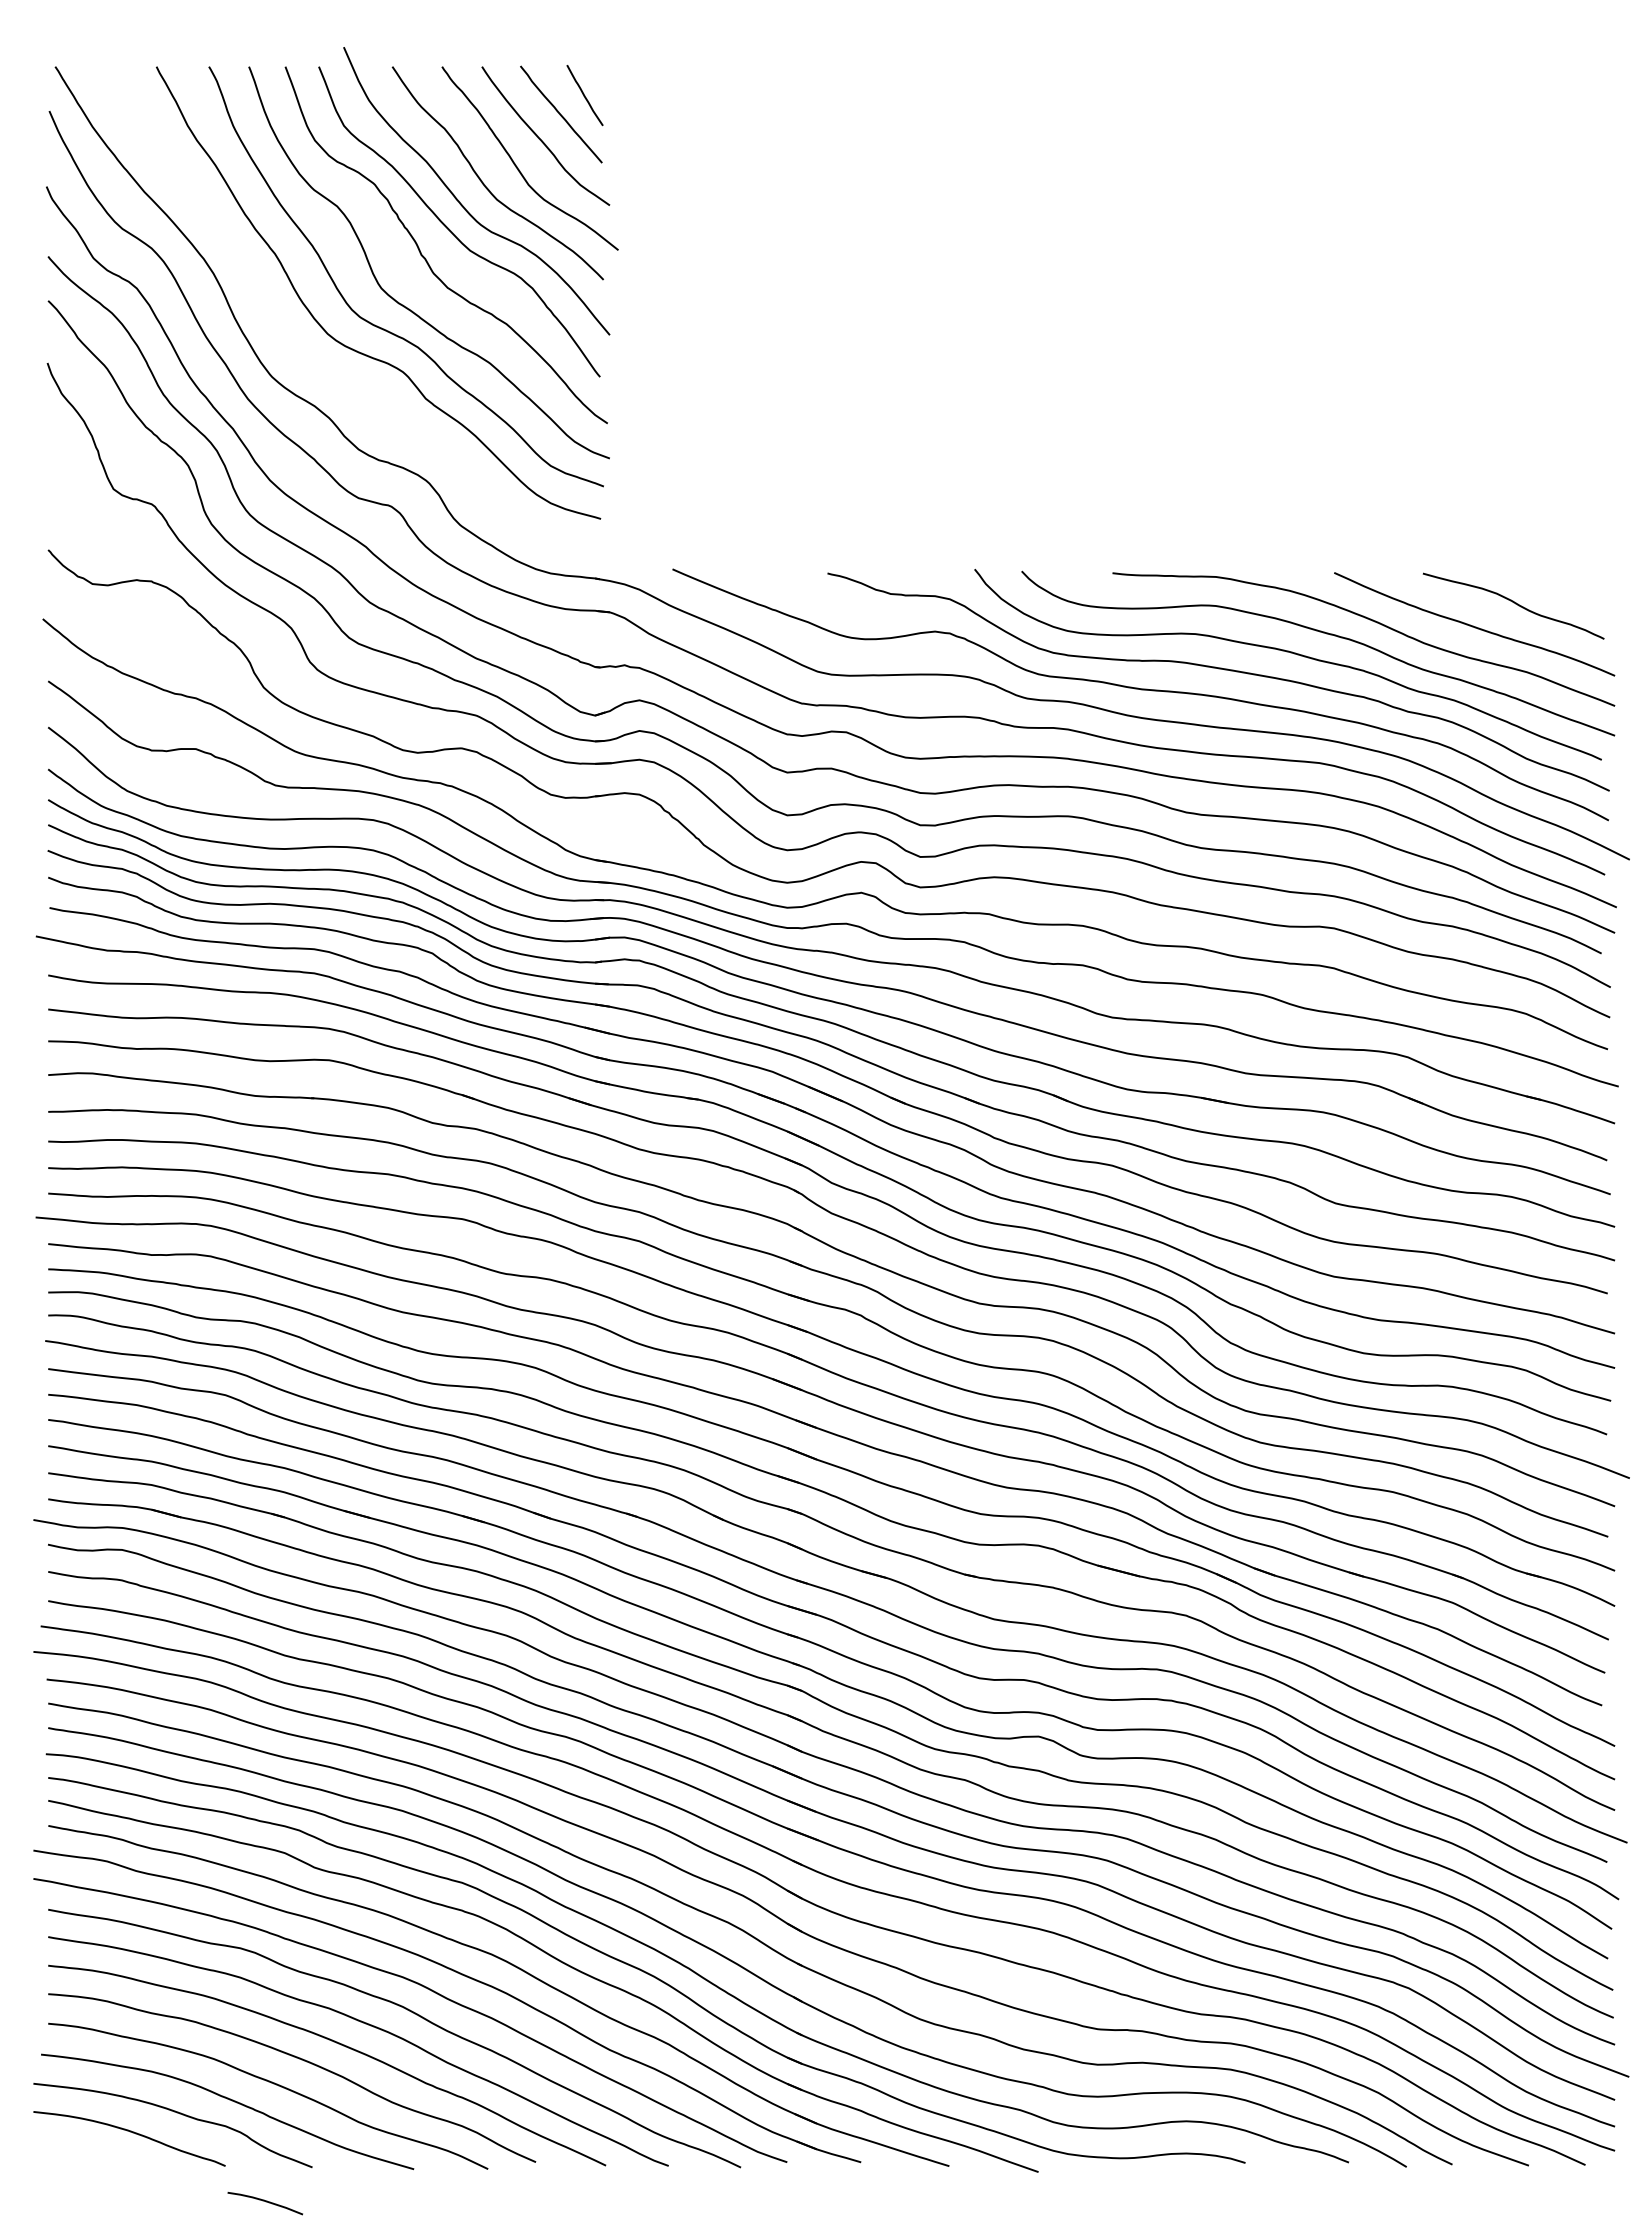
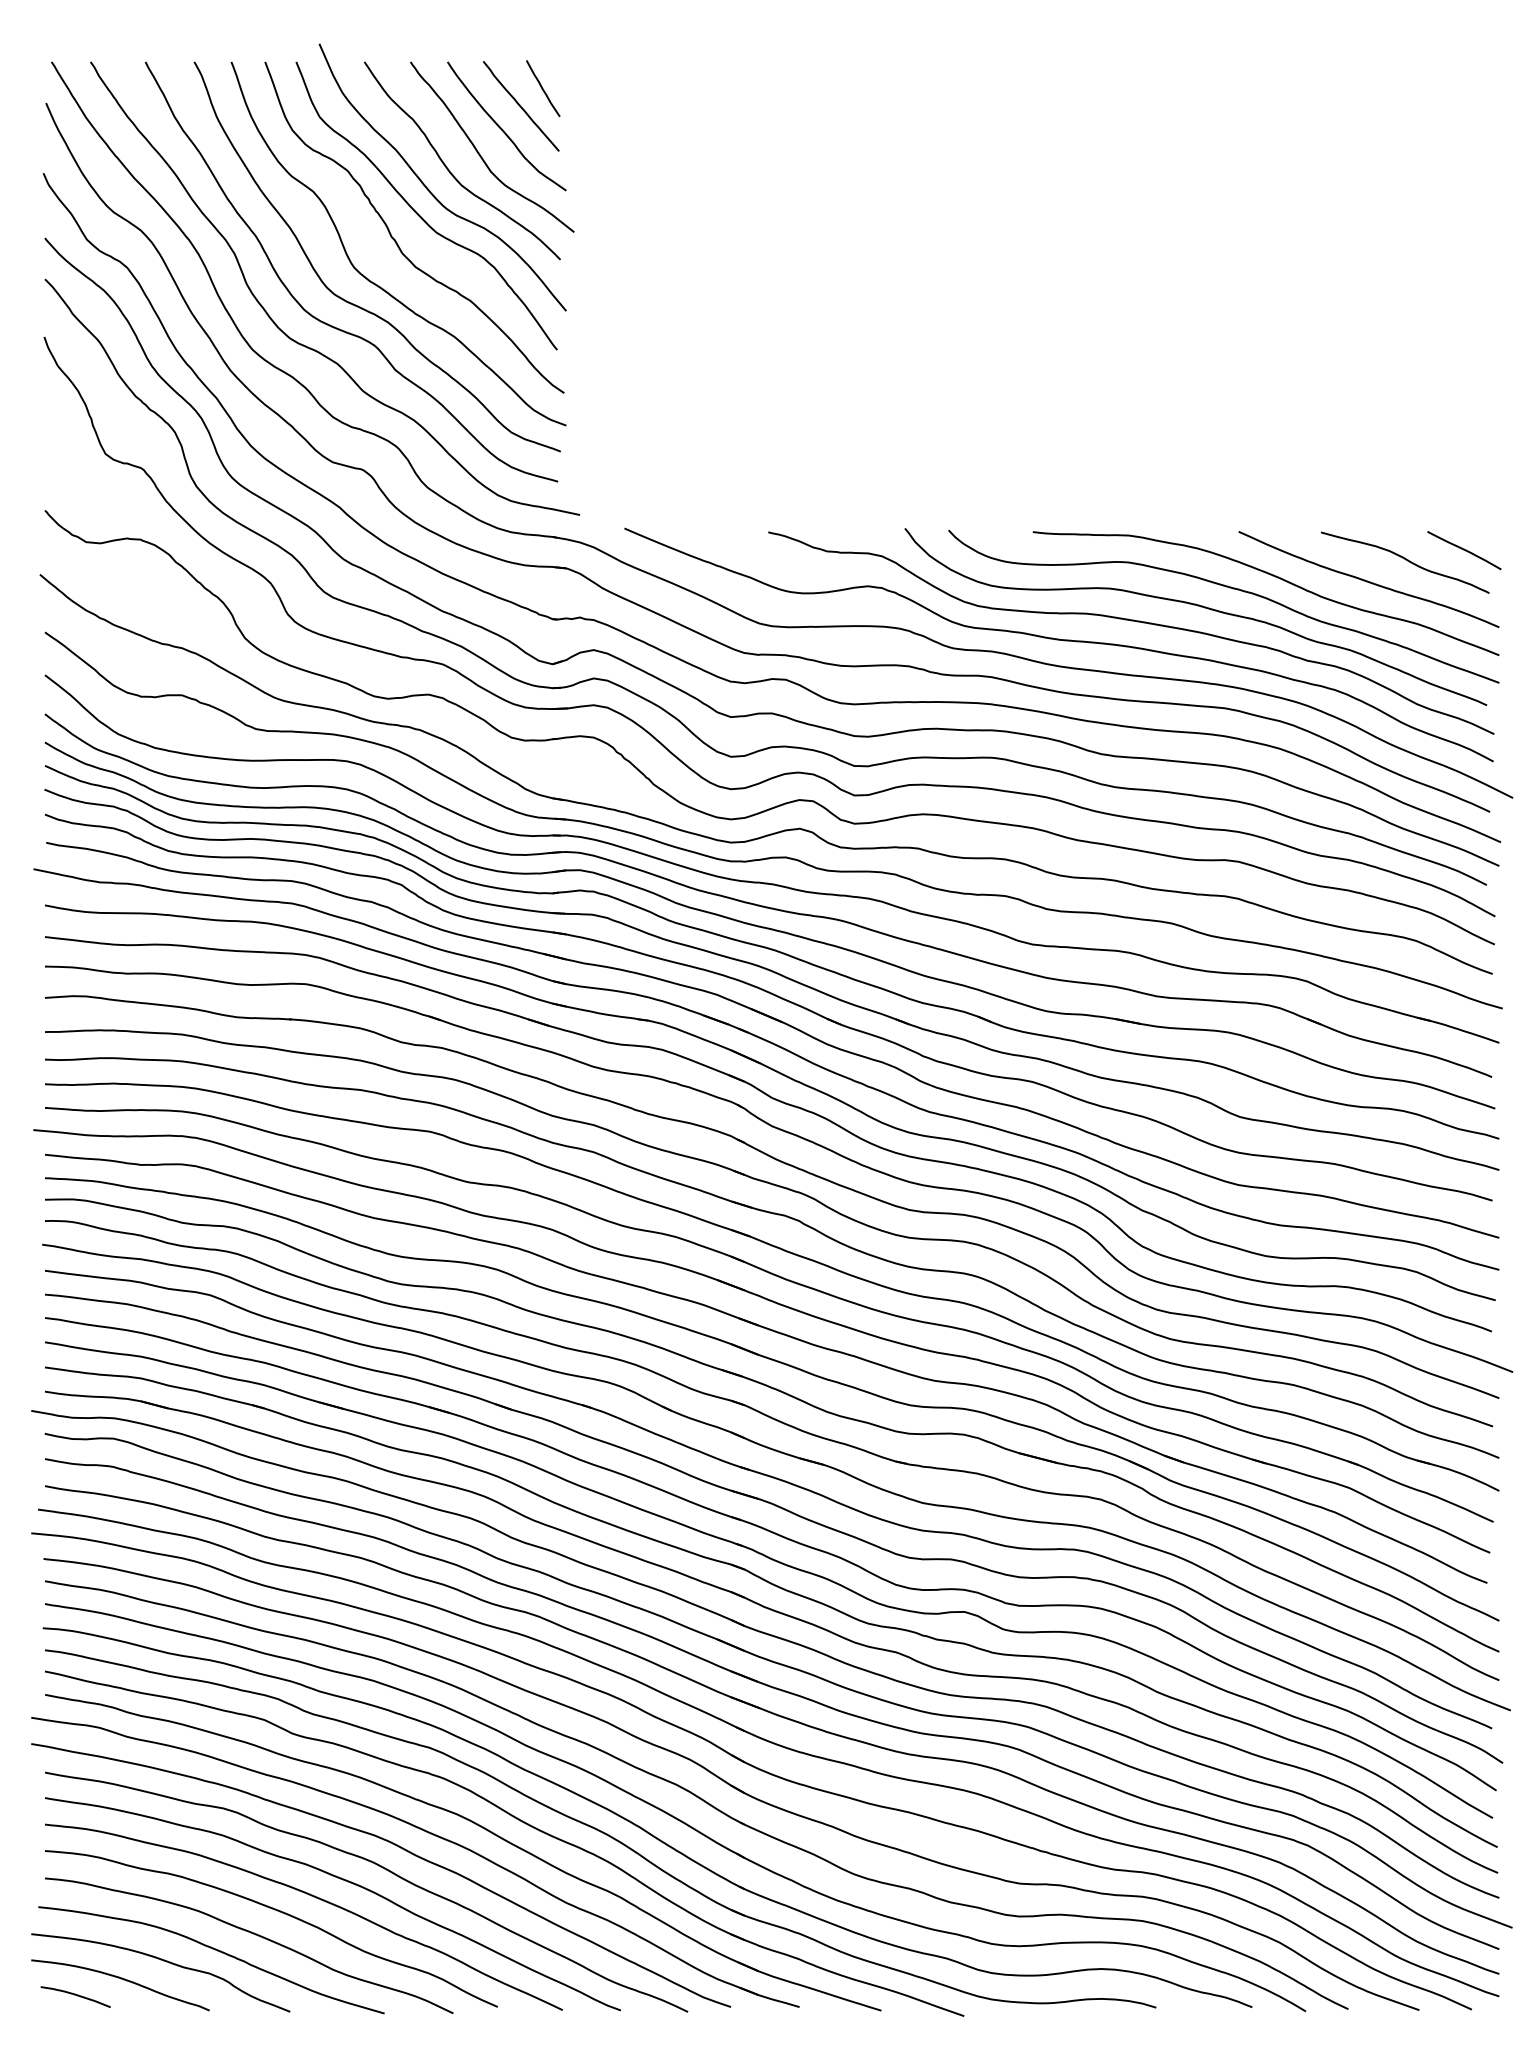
curve: (330, 372) -> (307, 345), added
curve: (1577, 593) -> (1464, 550), added
curve: (265, 2202) -> (75, 1996), moved

